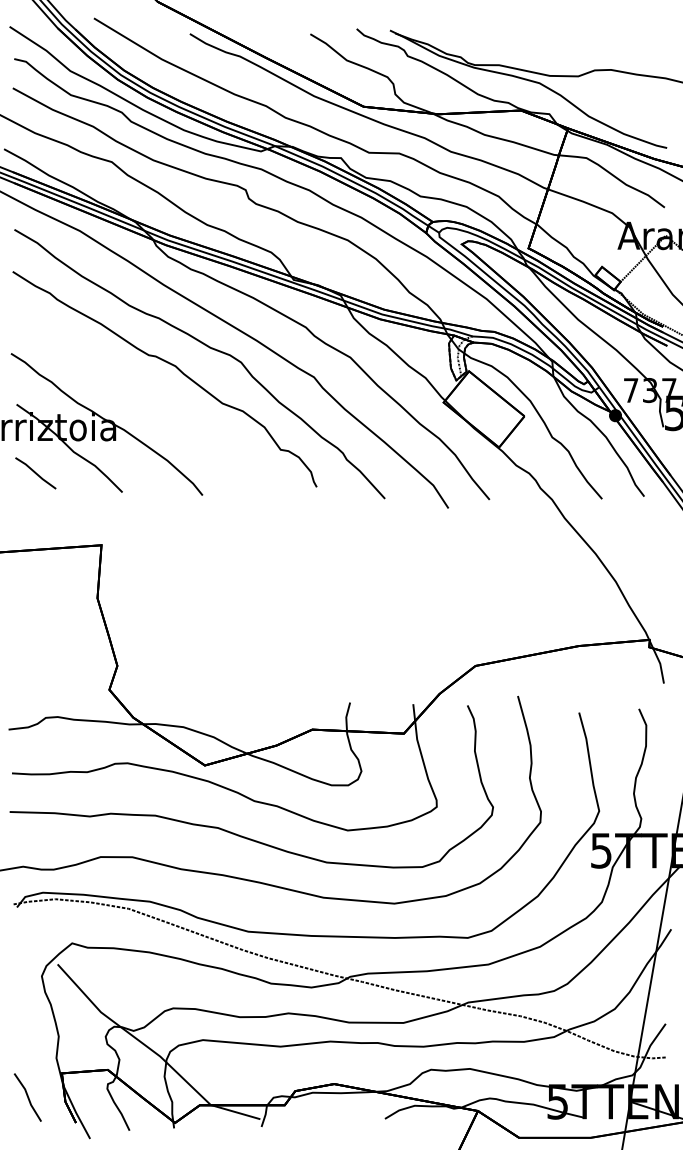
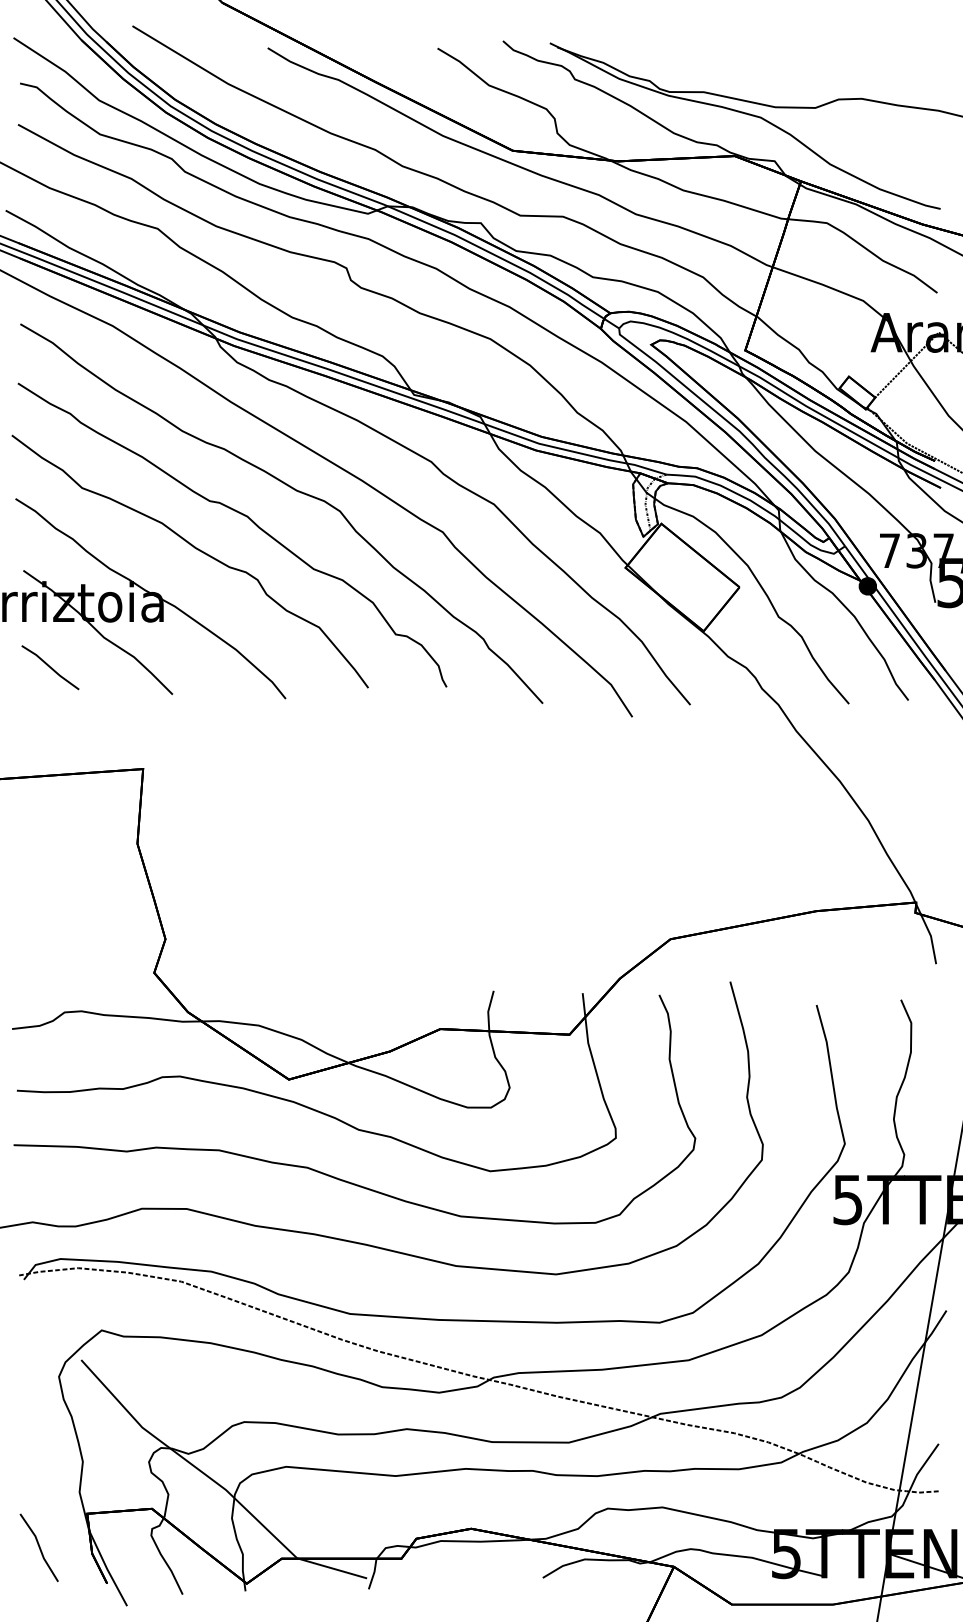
part: (140, 390) -> (197, 550), added

